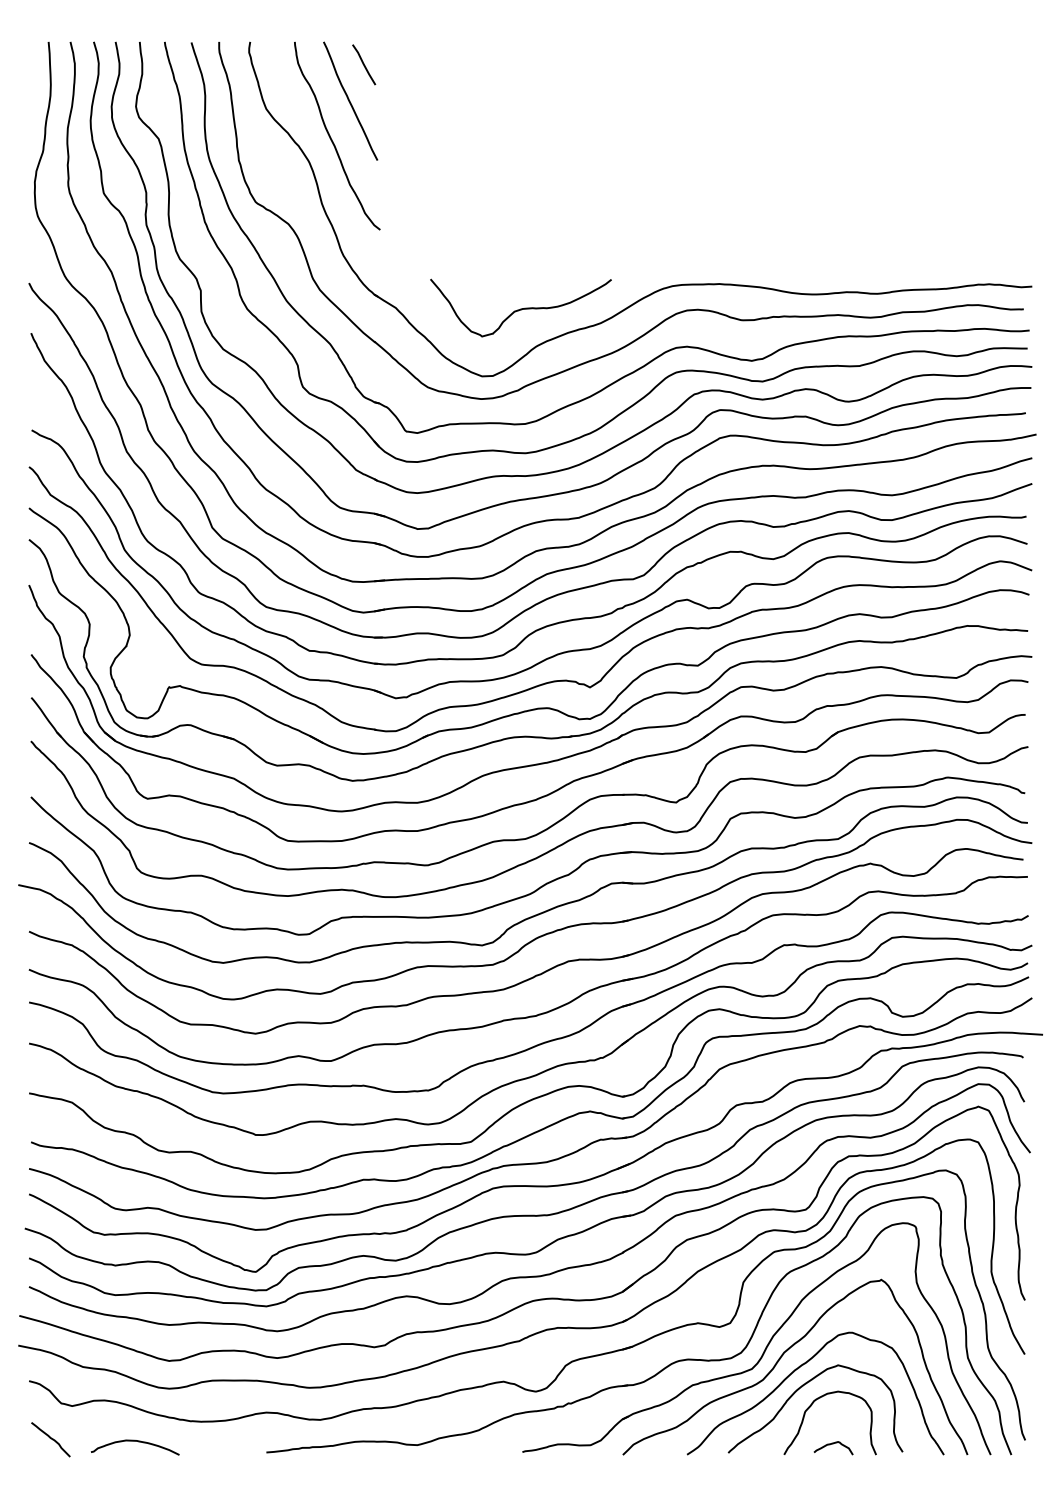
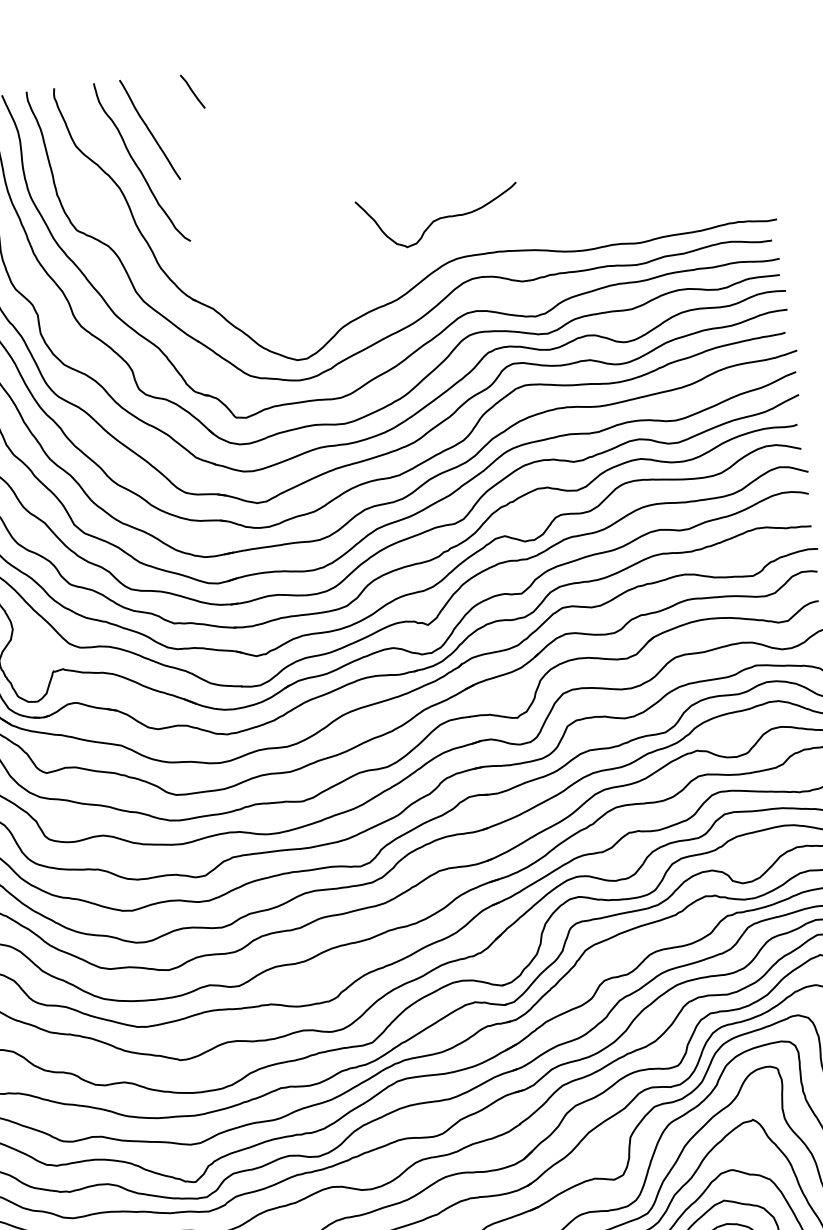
line: (364, 64) -> (193, 91), moved
curve: (520, 308) -> (438, 218), moved

